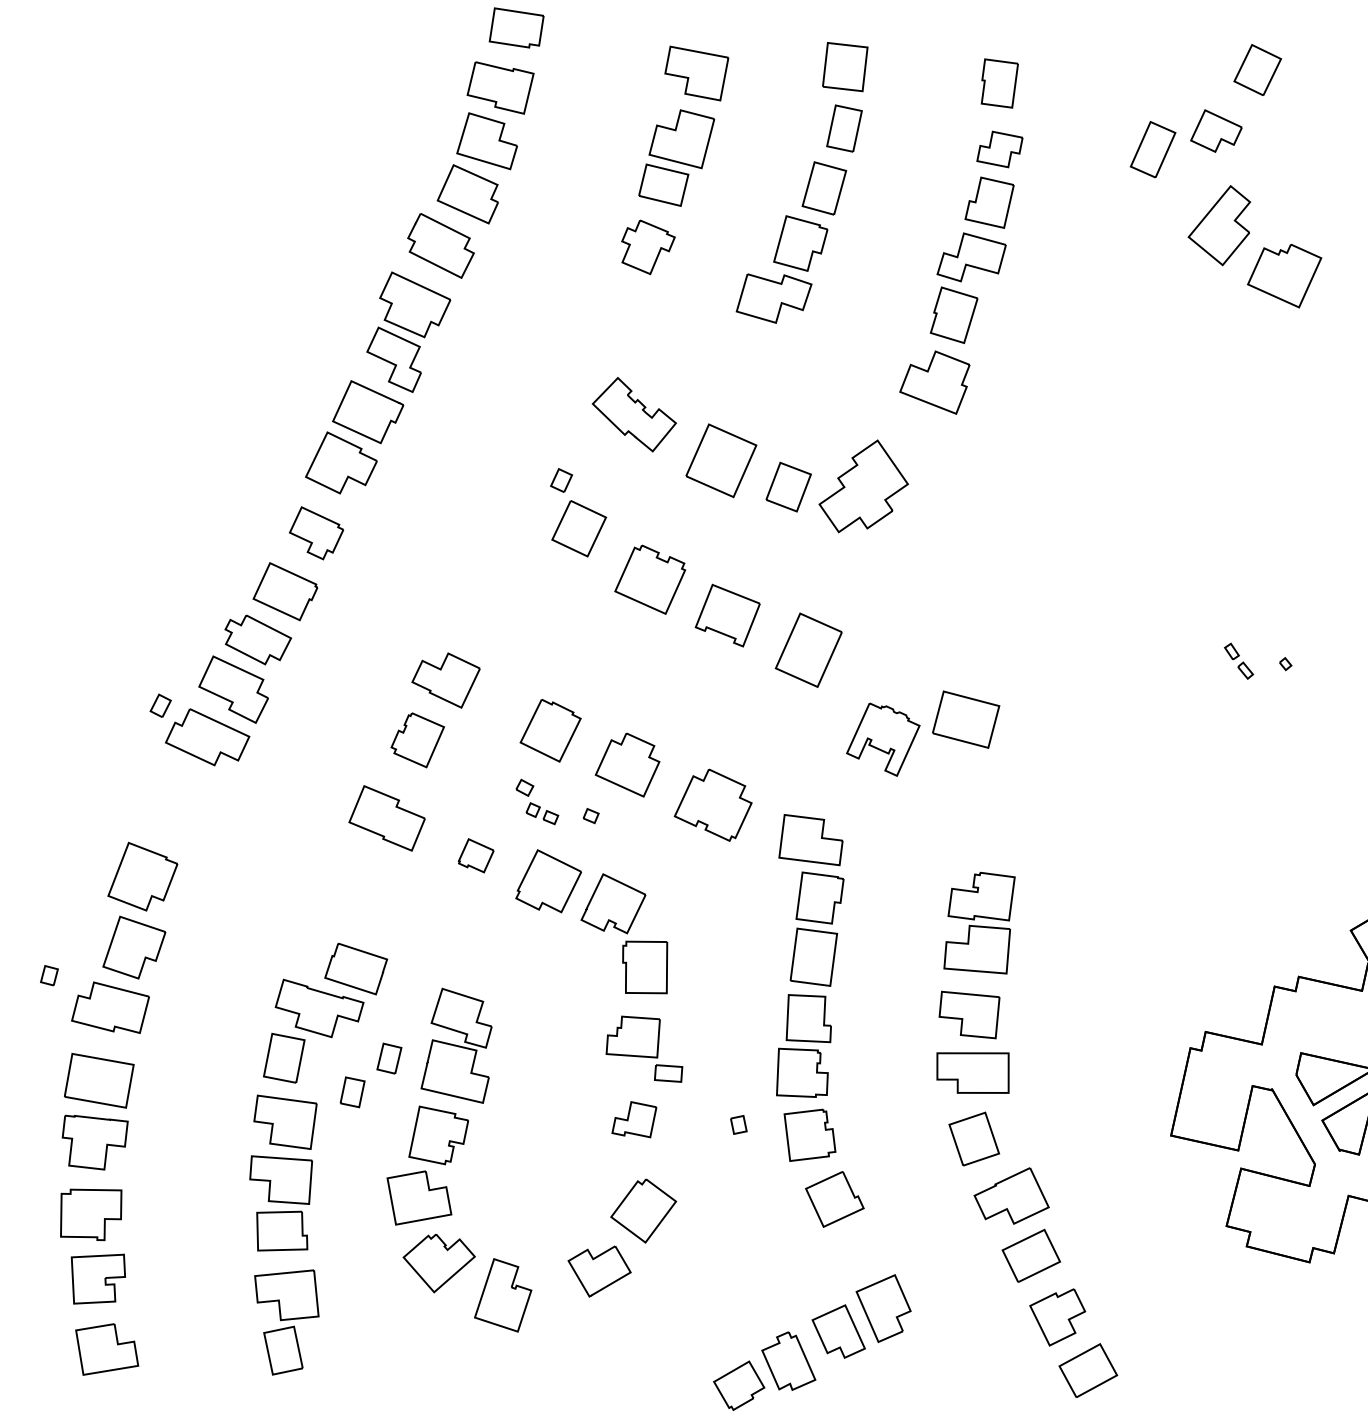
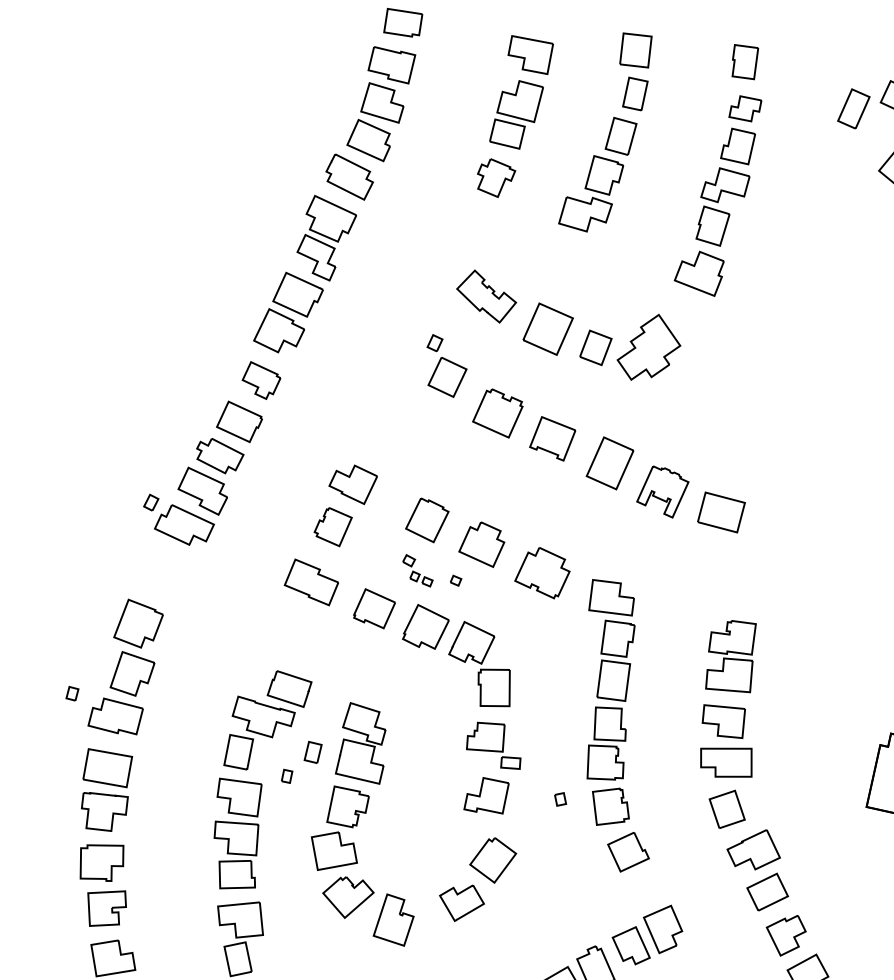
part: (883, 739) -> (662, 491), moved
part: (476, 855) -> (374, 608), size x1.67
part: (352, 1092) -> (287, 776), size x0.62
part: (634, 1119) -> (486, 795), size x1.43

